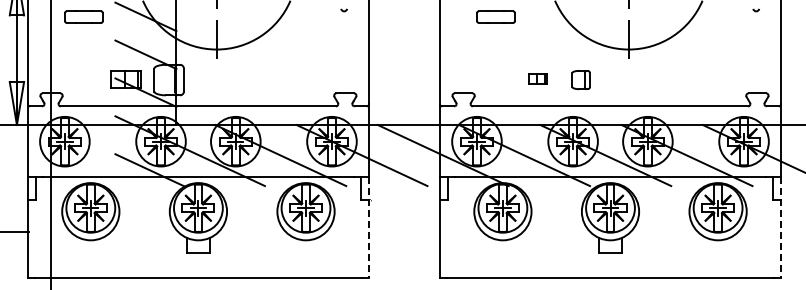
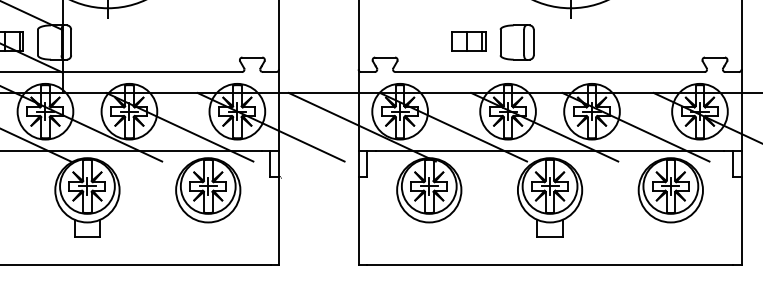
part: (537, 79) -> (468, 41), size x1.67
part: (580, 79) -> (516, 41), size x1.67
line: (368, 227) -> (278, 208), dashed -> solid
line: (781, 227) -> (742, 208), dashed -> solid

